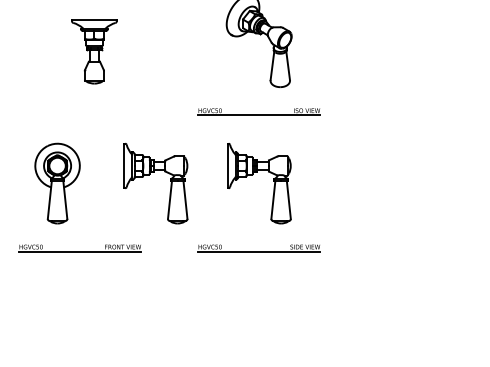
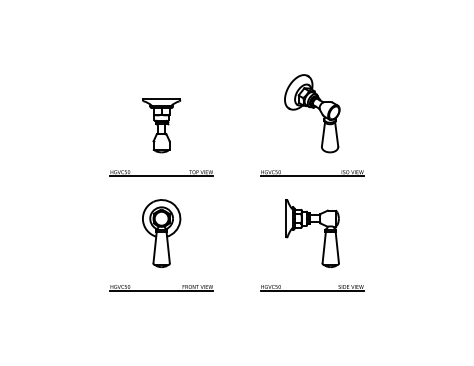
part: (94, 51) -> (161, 125), moved
part: (79, 112) -> (161, 173), added
part: (150, 175) -> (220, 226), removed
part: (57, 183) -> (161, 233), moved

